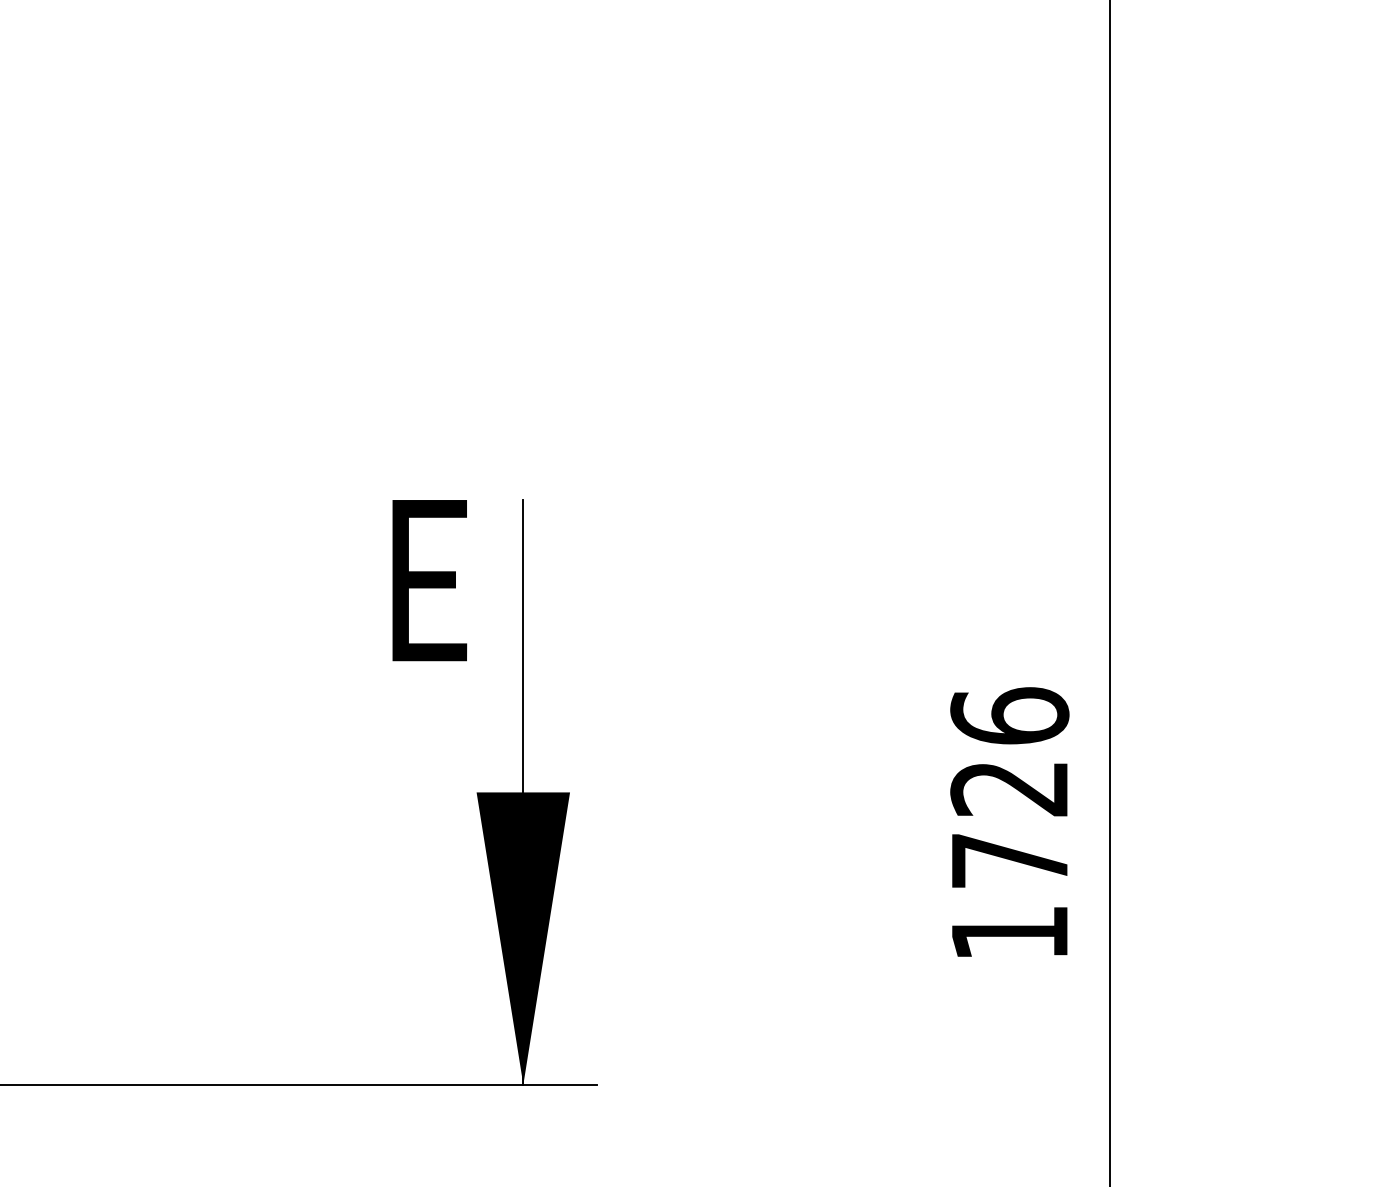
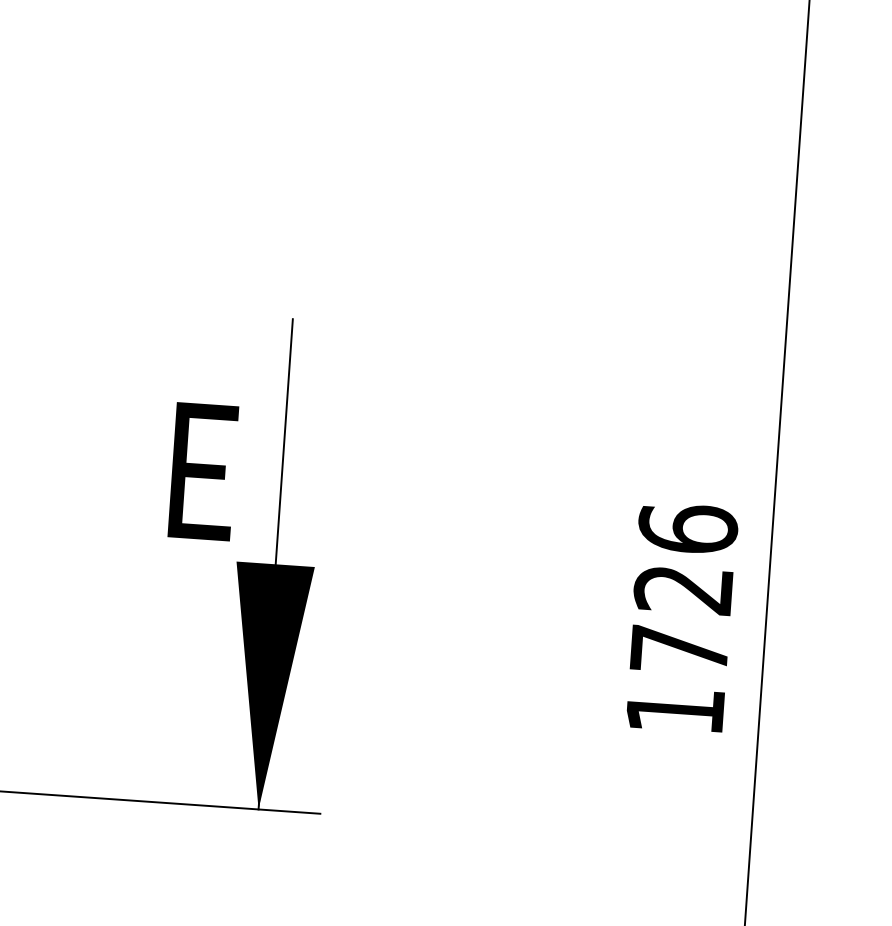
text: (429, 580) -> (203, 471), moved

